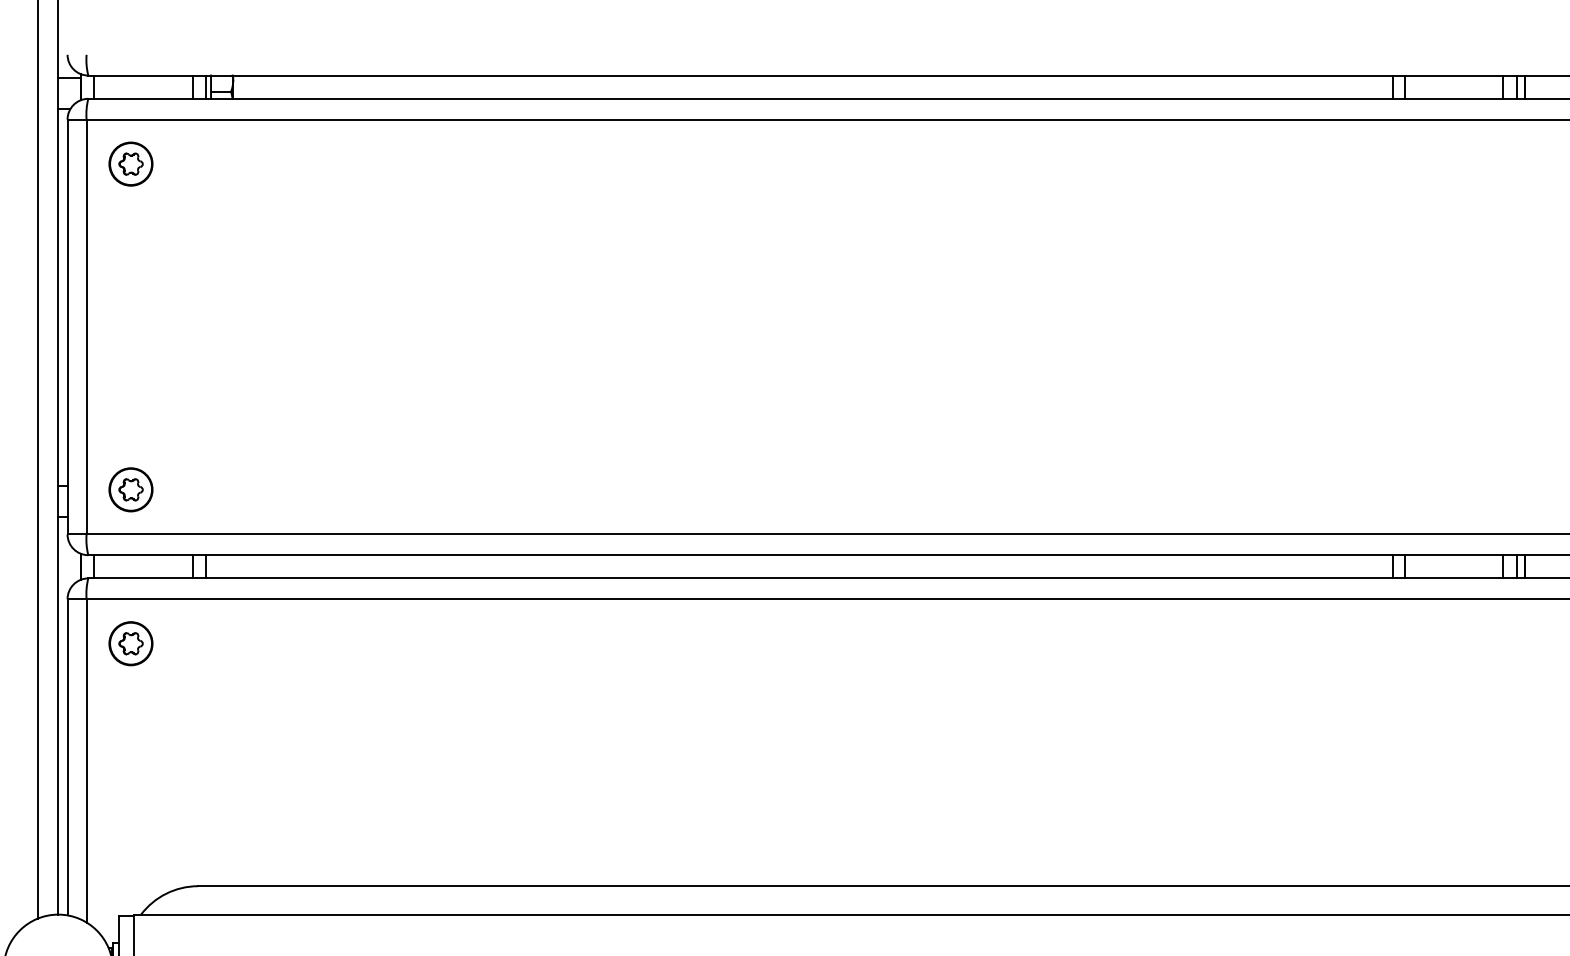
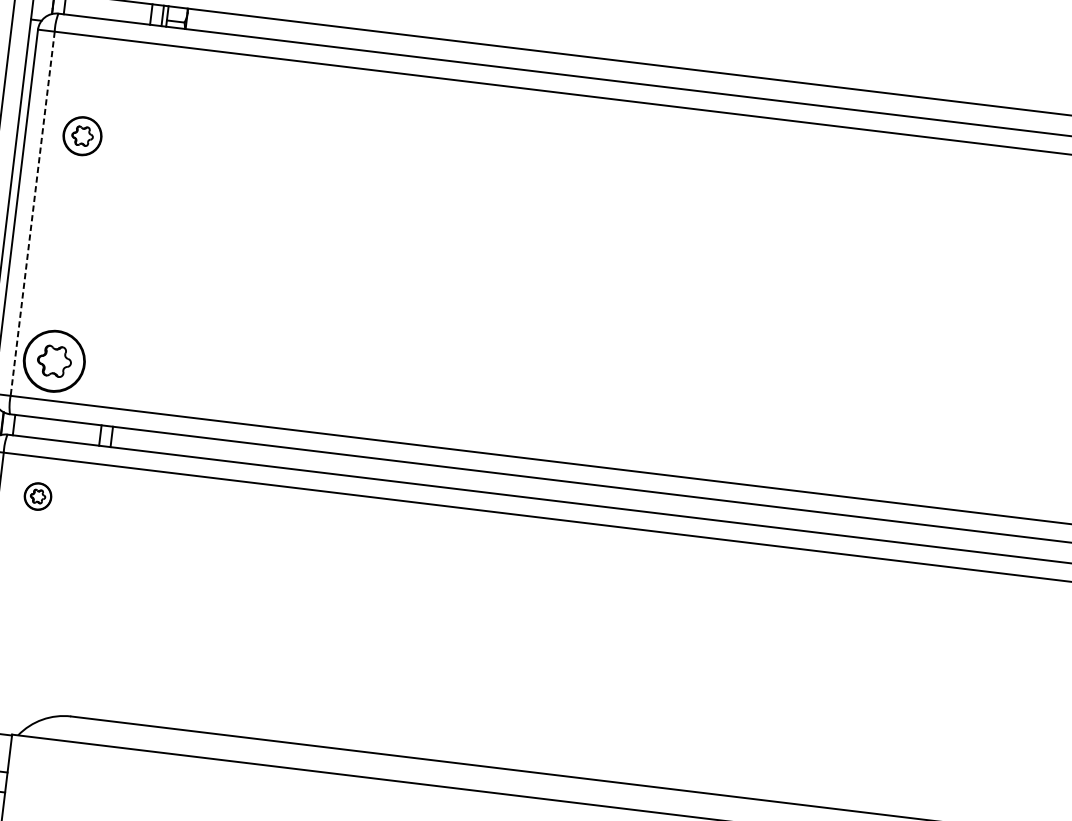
part: (130, 163) -> (82, 135), moved
line: (86, 327) -> (32, 214), solid -> dashed
part: (130, 489) -> (53, 361), size x1.6
part: (130, 643) -> (37, 496), size x0.7

